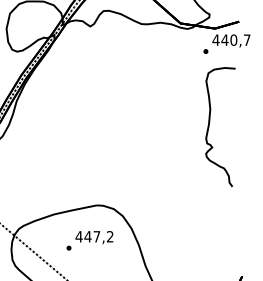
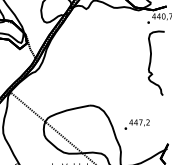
text: (88, 240) -> (136, 124), moved

